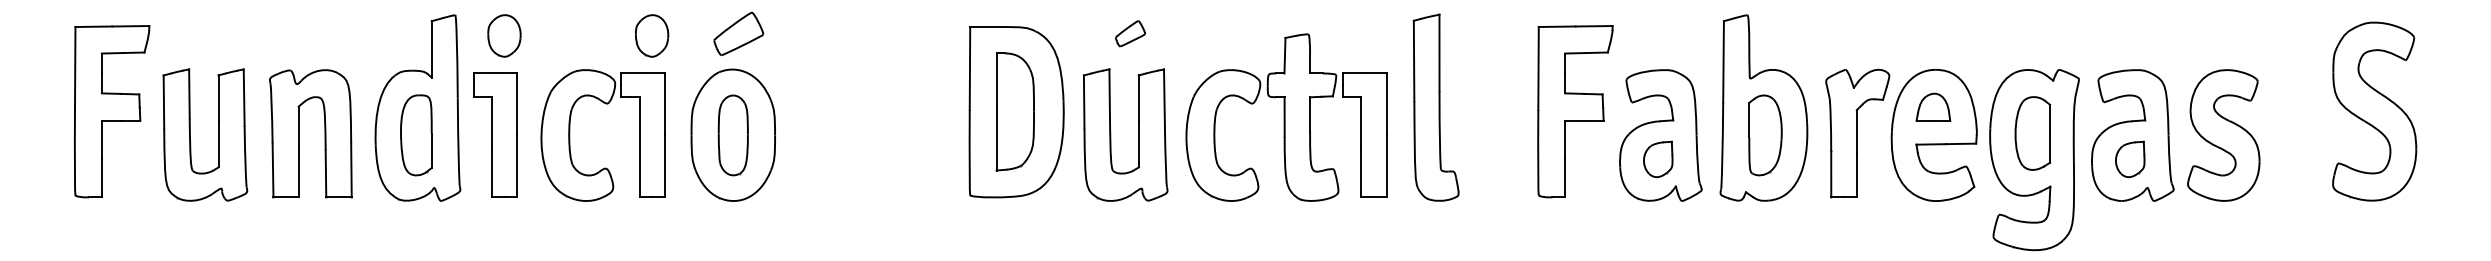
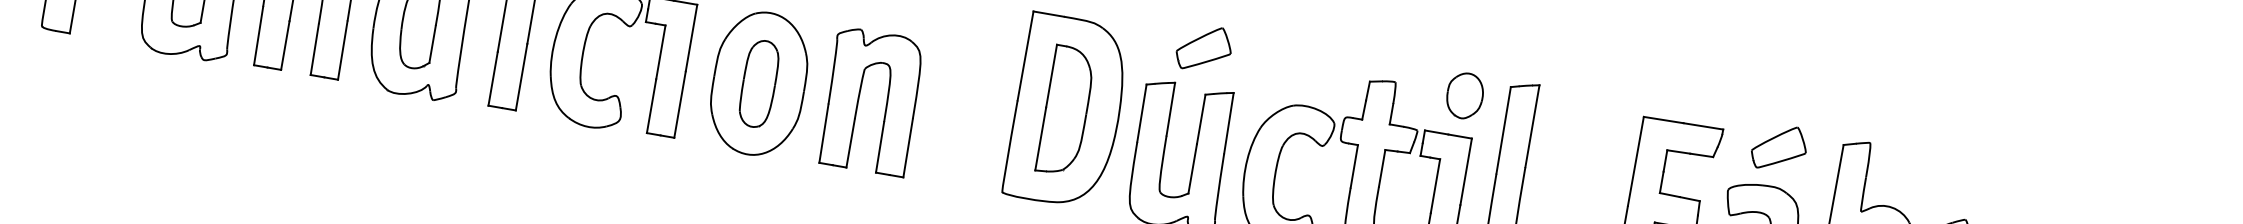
part: (1130, 33) -> (1204, 48), size x1.67
part: (1666, 33) -> (1779, 147), added
part: (1373, 35) -> (1464, 95), added
part: (826, 133) -> (859, 99), added

